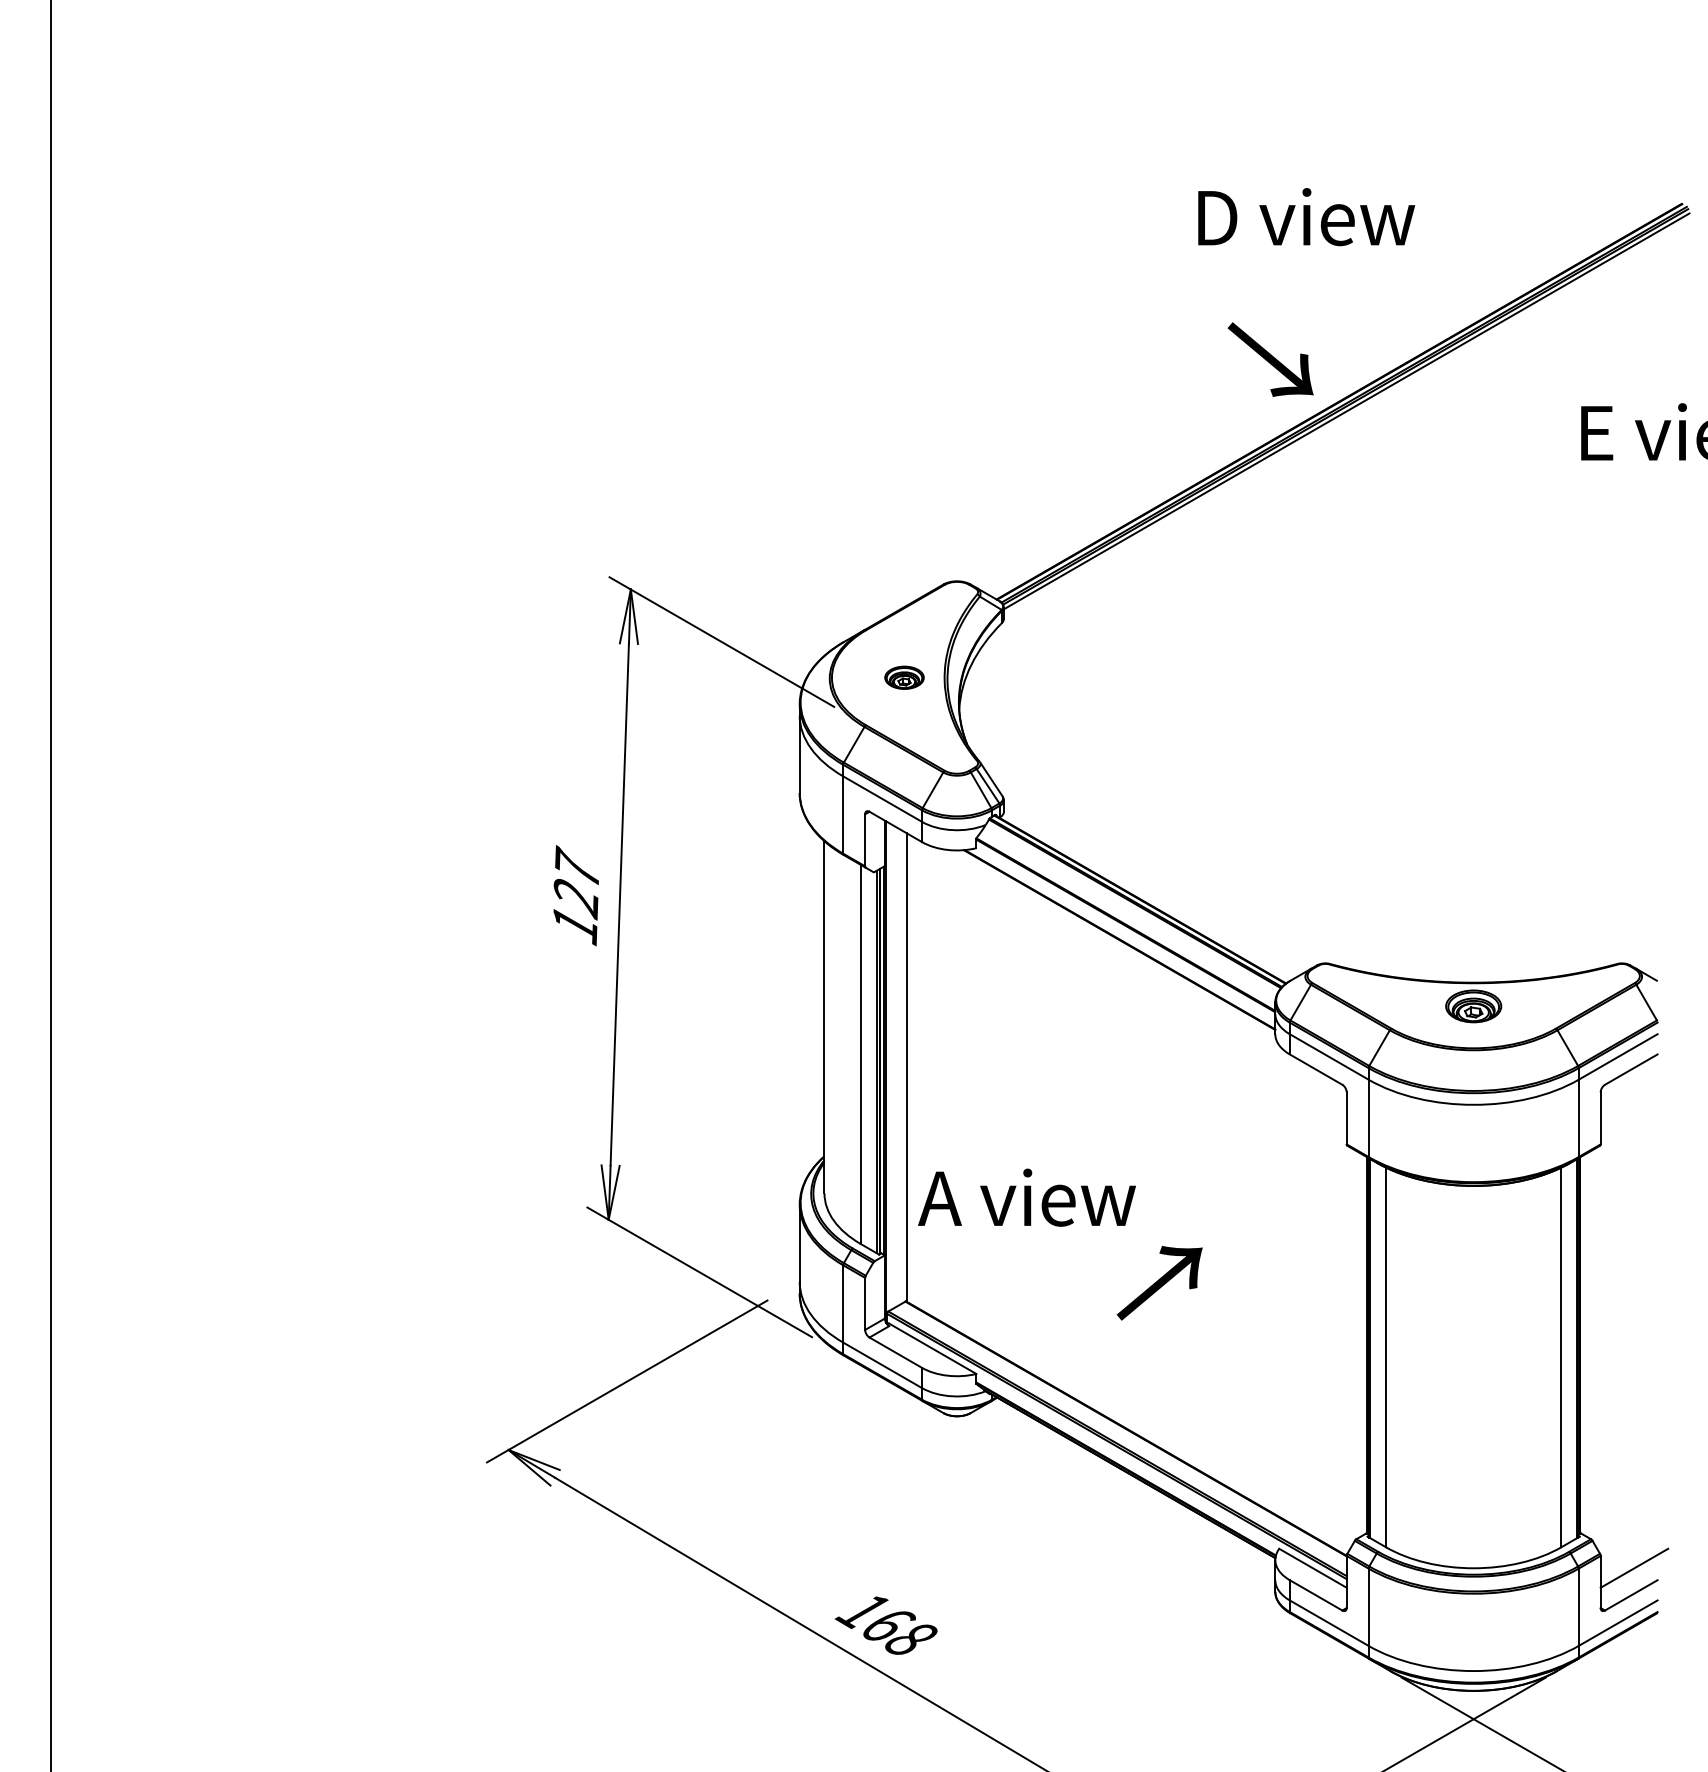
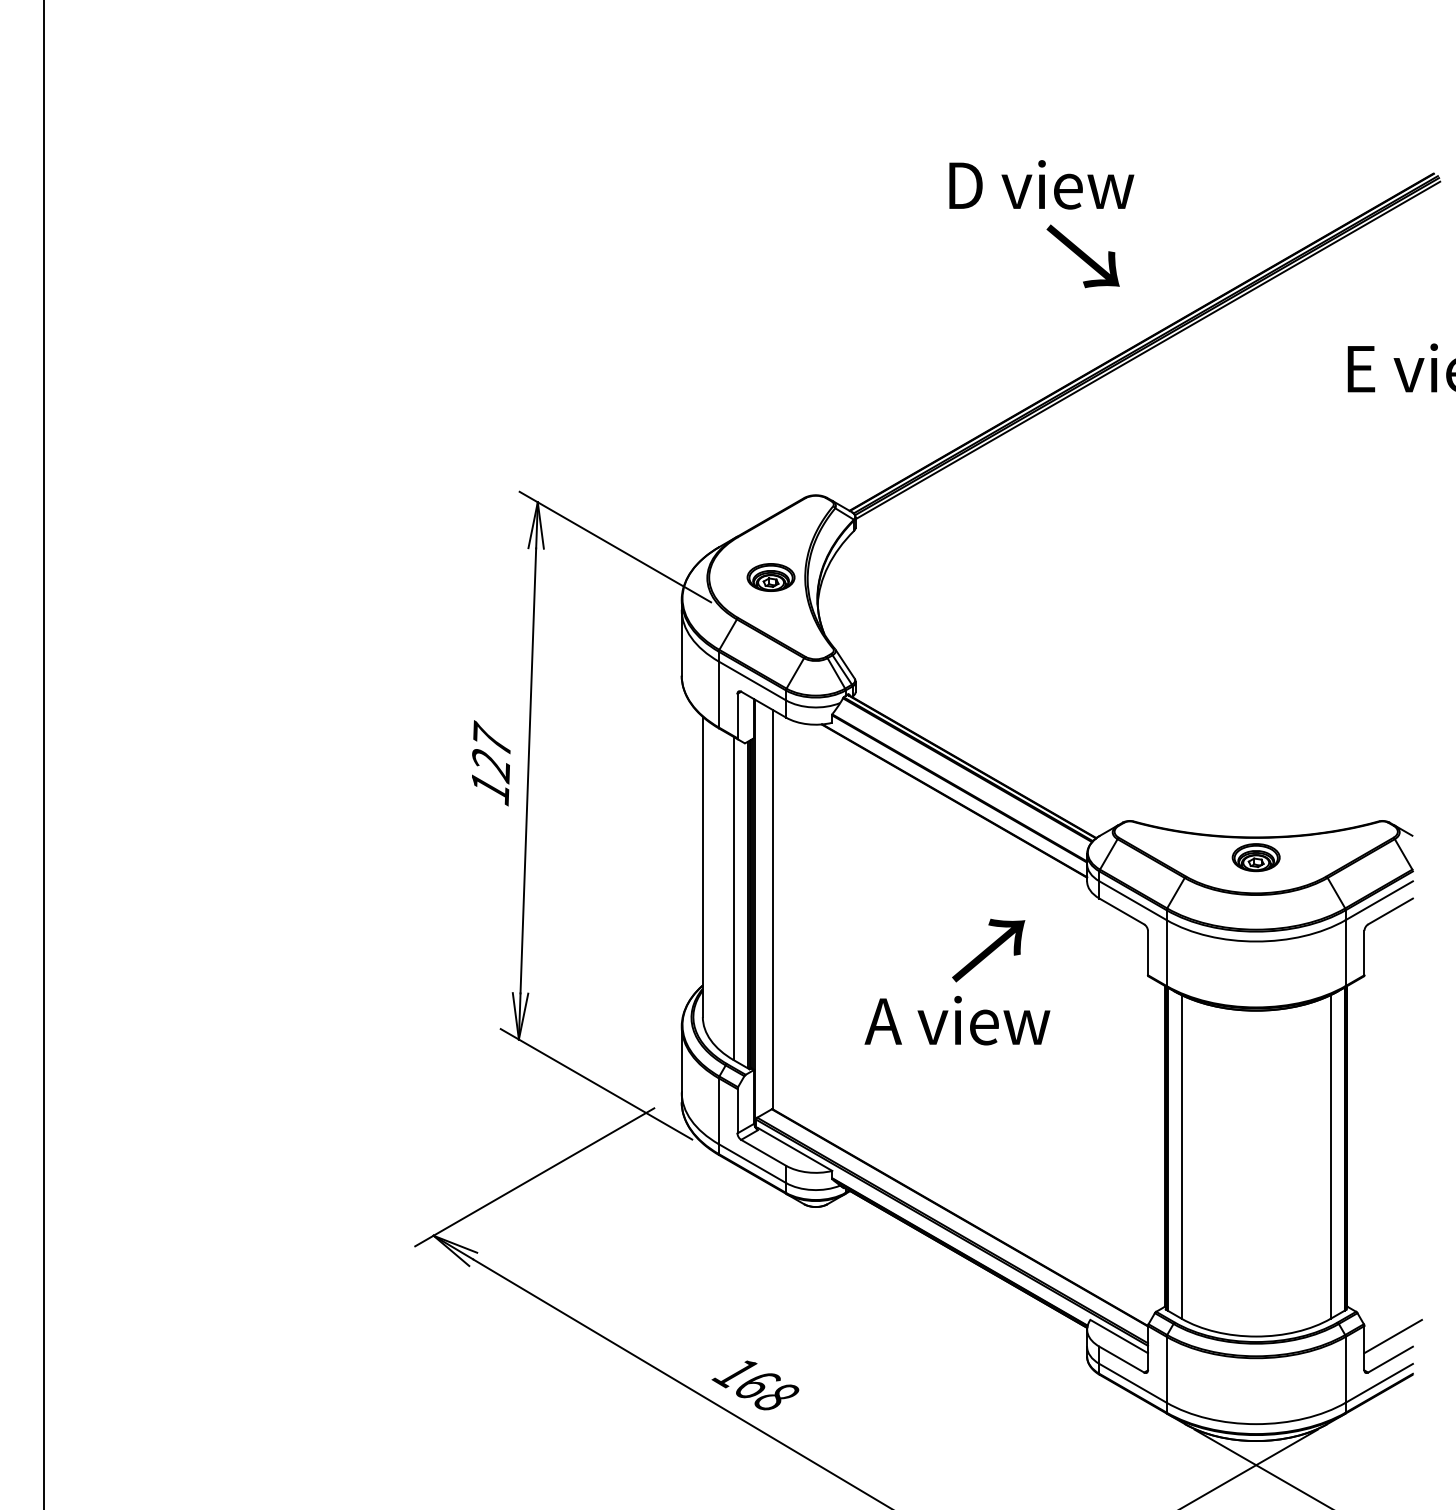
text: (1306, 216) -> (1041, 184), moved
text: (1269, 359) -> (1082, 256), moved
part: (903, 677) -> (770, 577), size x1.43
text: (1027, 1197) -> (957, 1020), moved
text: (1159, 1283) -> (988, 950), moved

